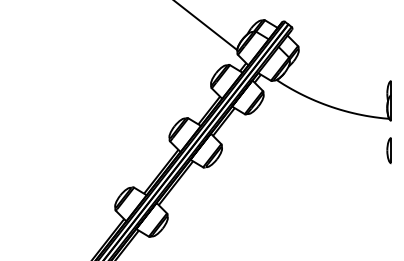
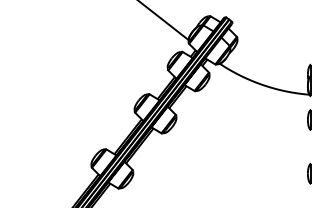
part: (388, 217) -> (308, 173), added

